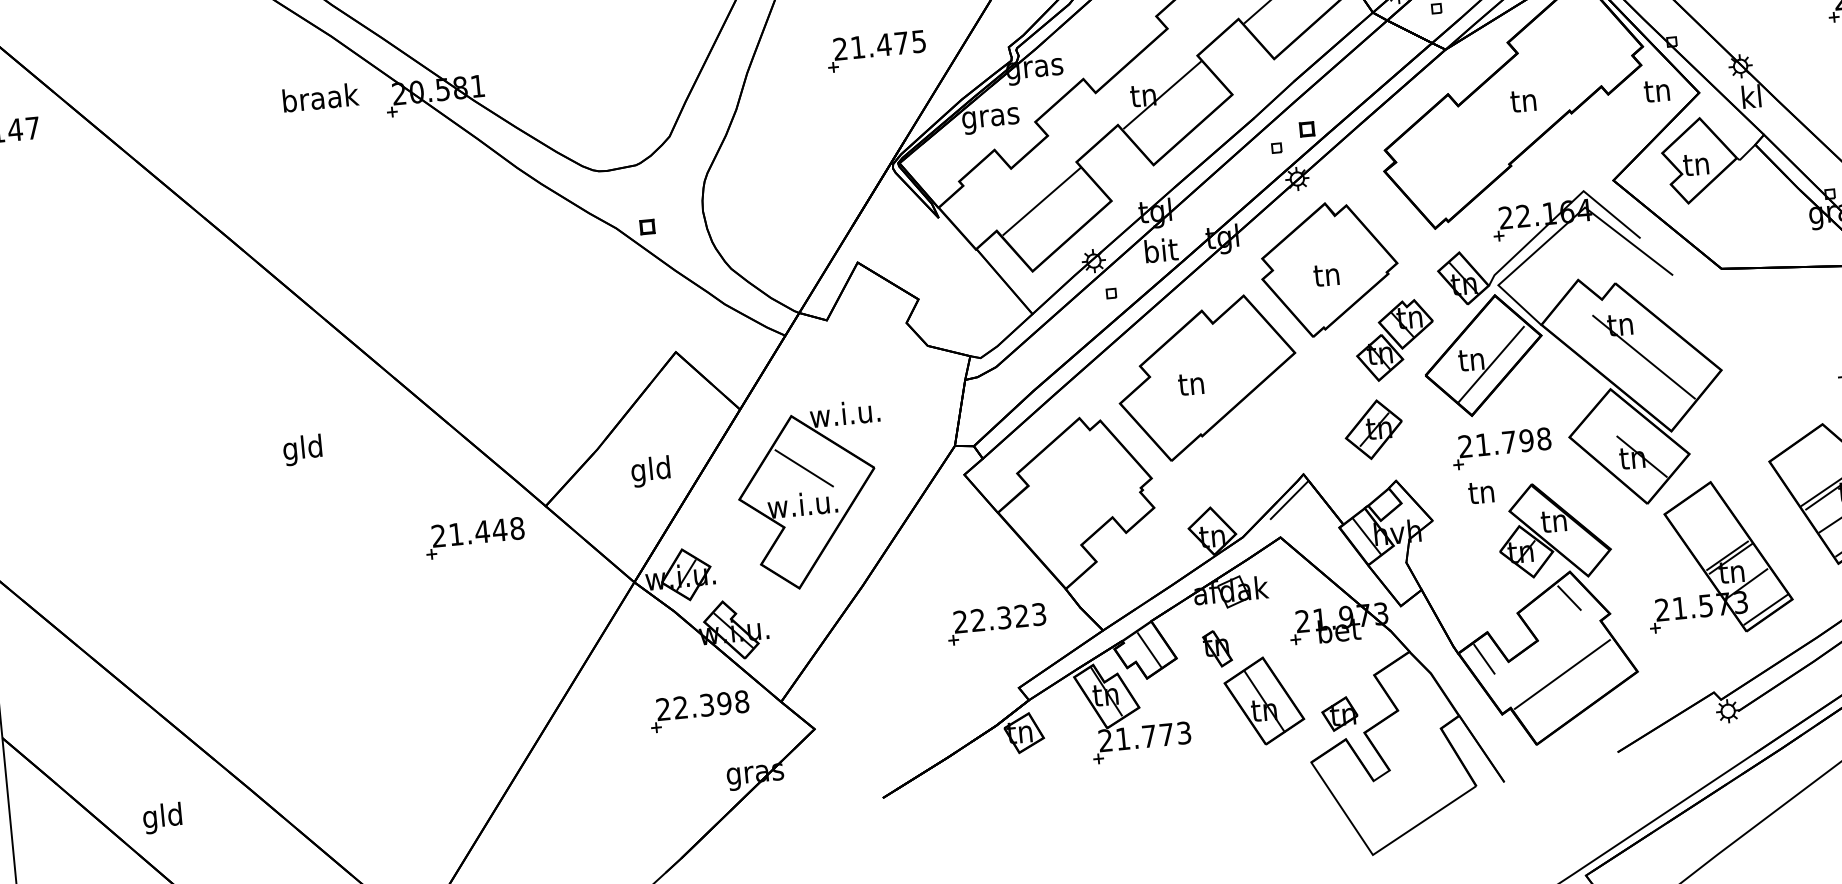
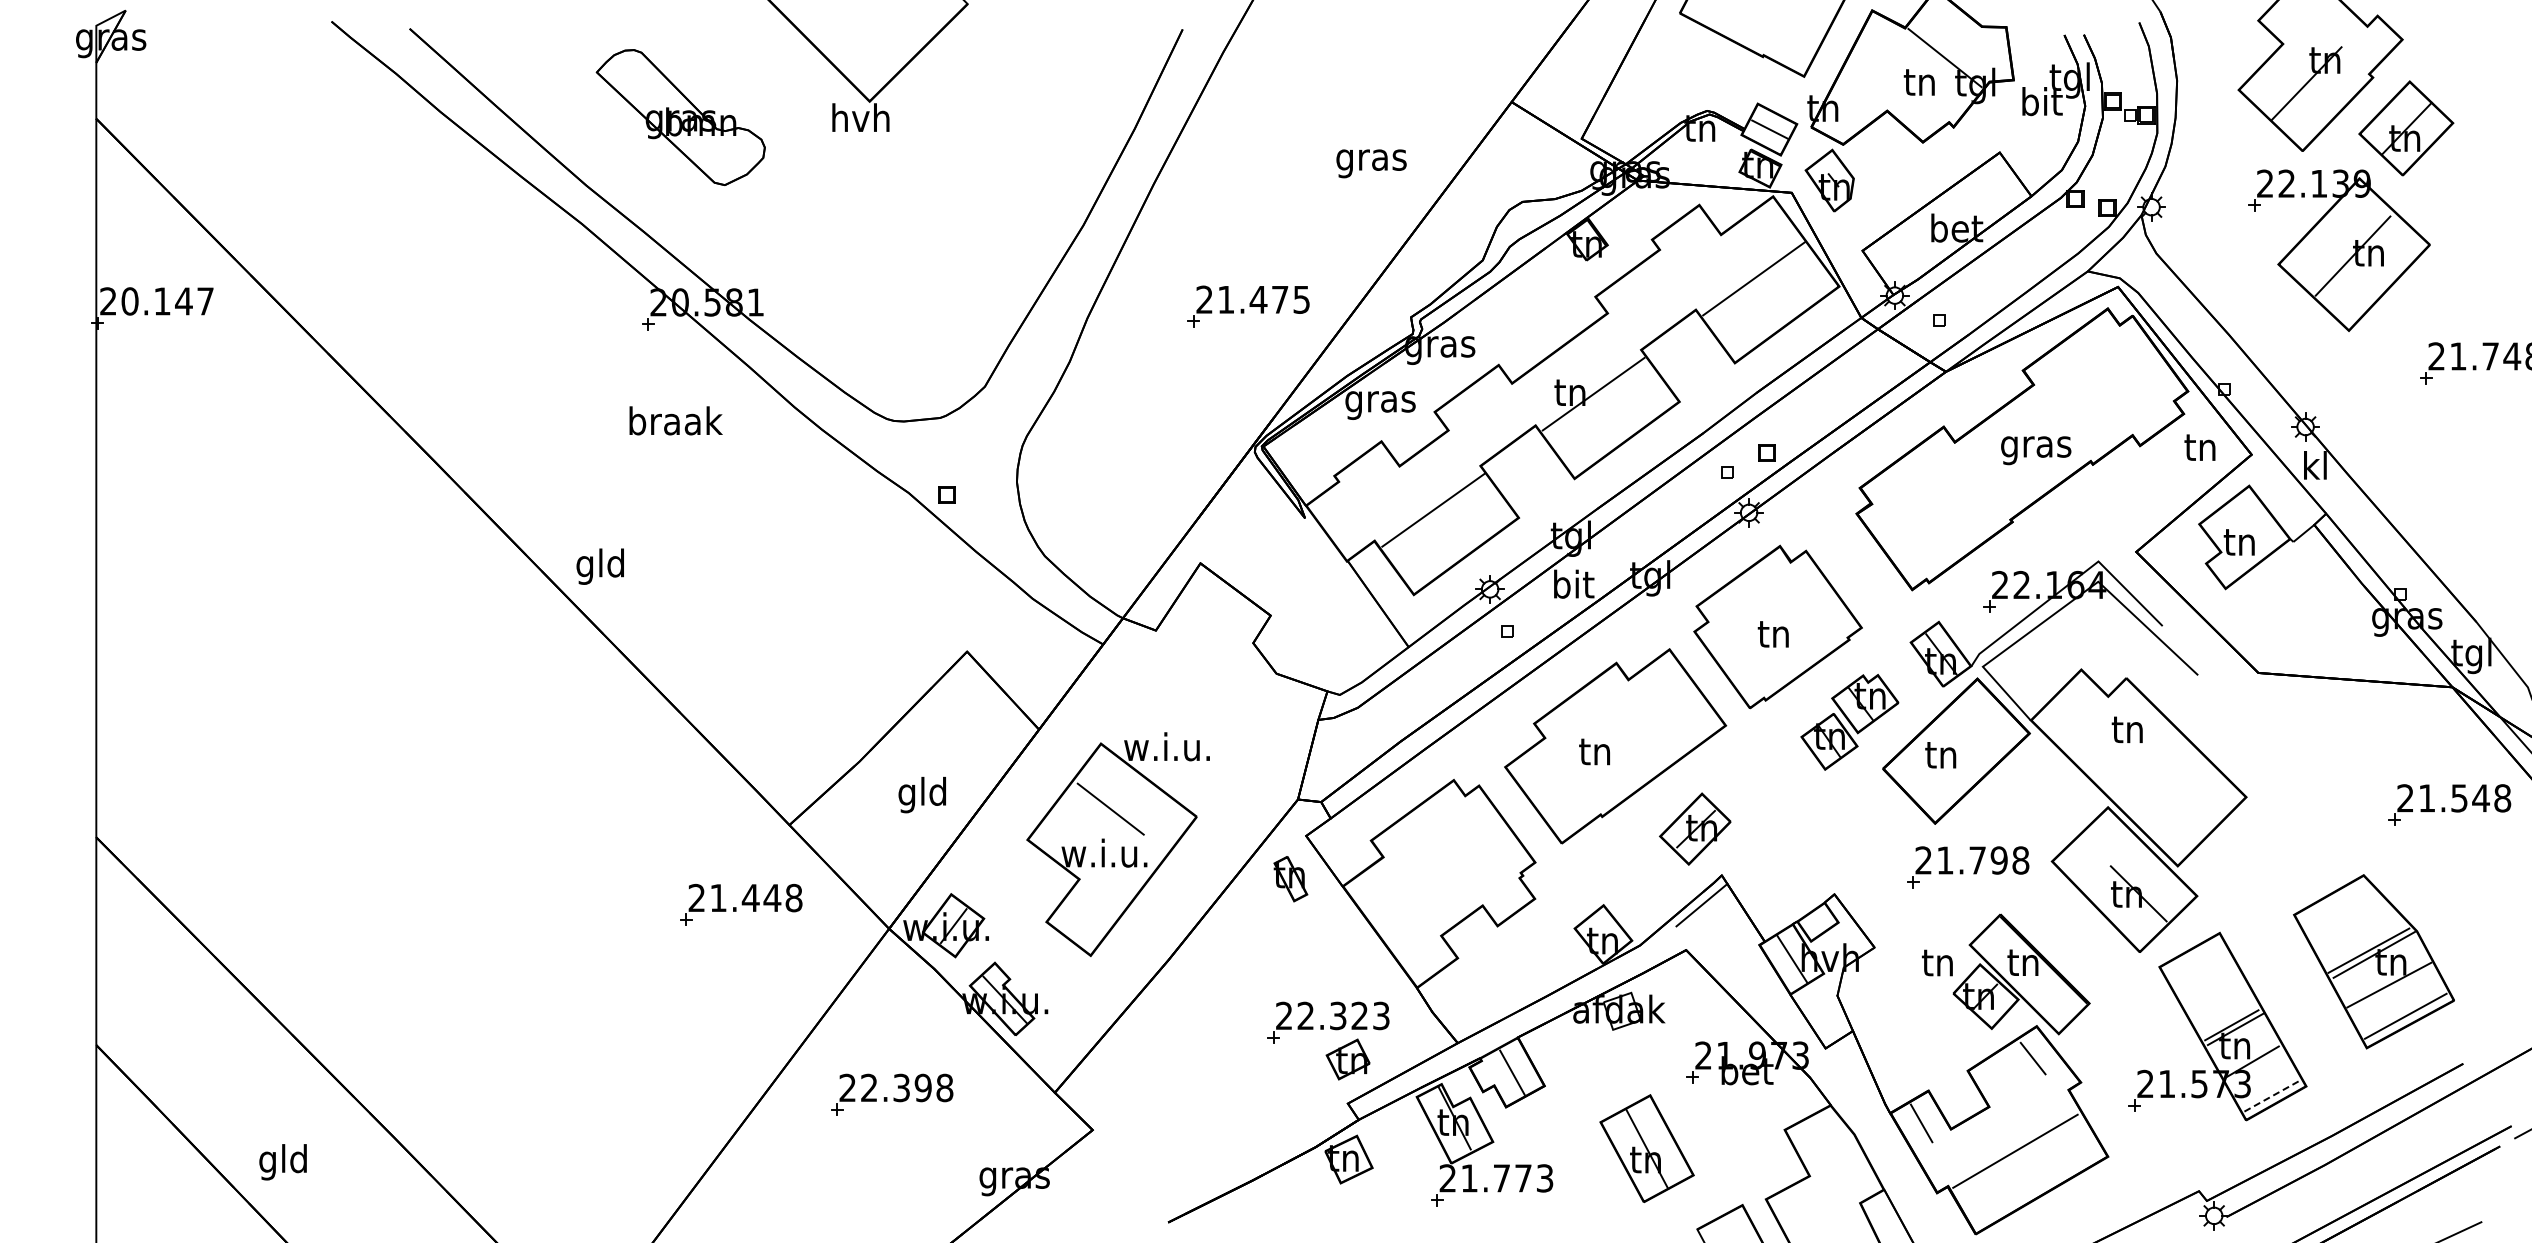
text: (320, 97) -> (675, 420), moved
text: (1524, 104) -> (2036, 448), tn -> gras
line: (1643, 356) -> (2152, 771), removed
line: (1490, 364) -> (1964, 762), removed
part: (1373, 429) -> (1695, 828), moved
text: (302, 450) -> (599, 566), moved
text: (1481, 492) -> (1937, 962), moved
part: (475, 537) -> (741, 904), moved
line: (1766, 609) -> (2273, 1095), solid -> dashed
part: (1217, 649) -> (1290, 879), moved
part: (700, 711) -> (892, 1094), moved
part: (1339, 714) -> (1347, 1059), moved

